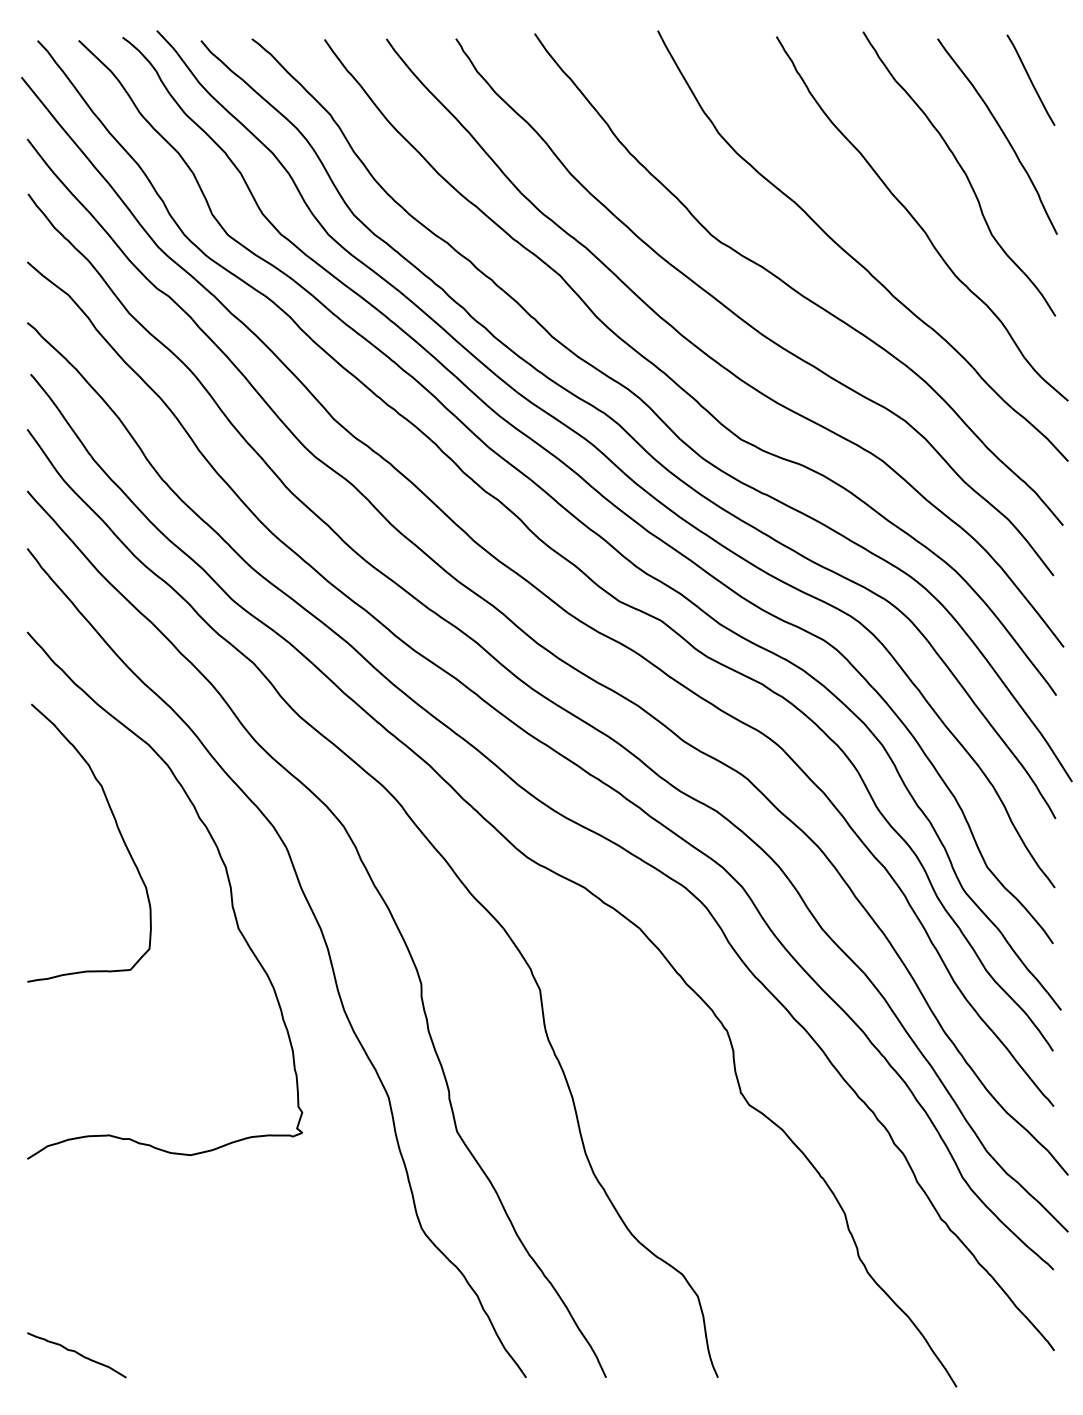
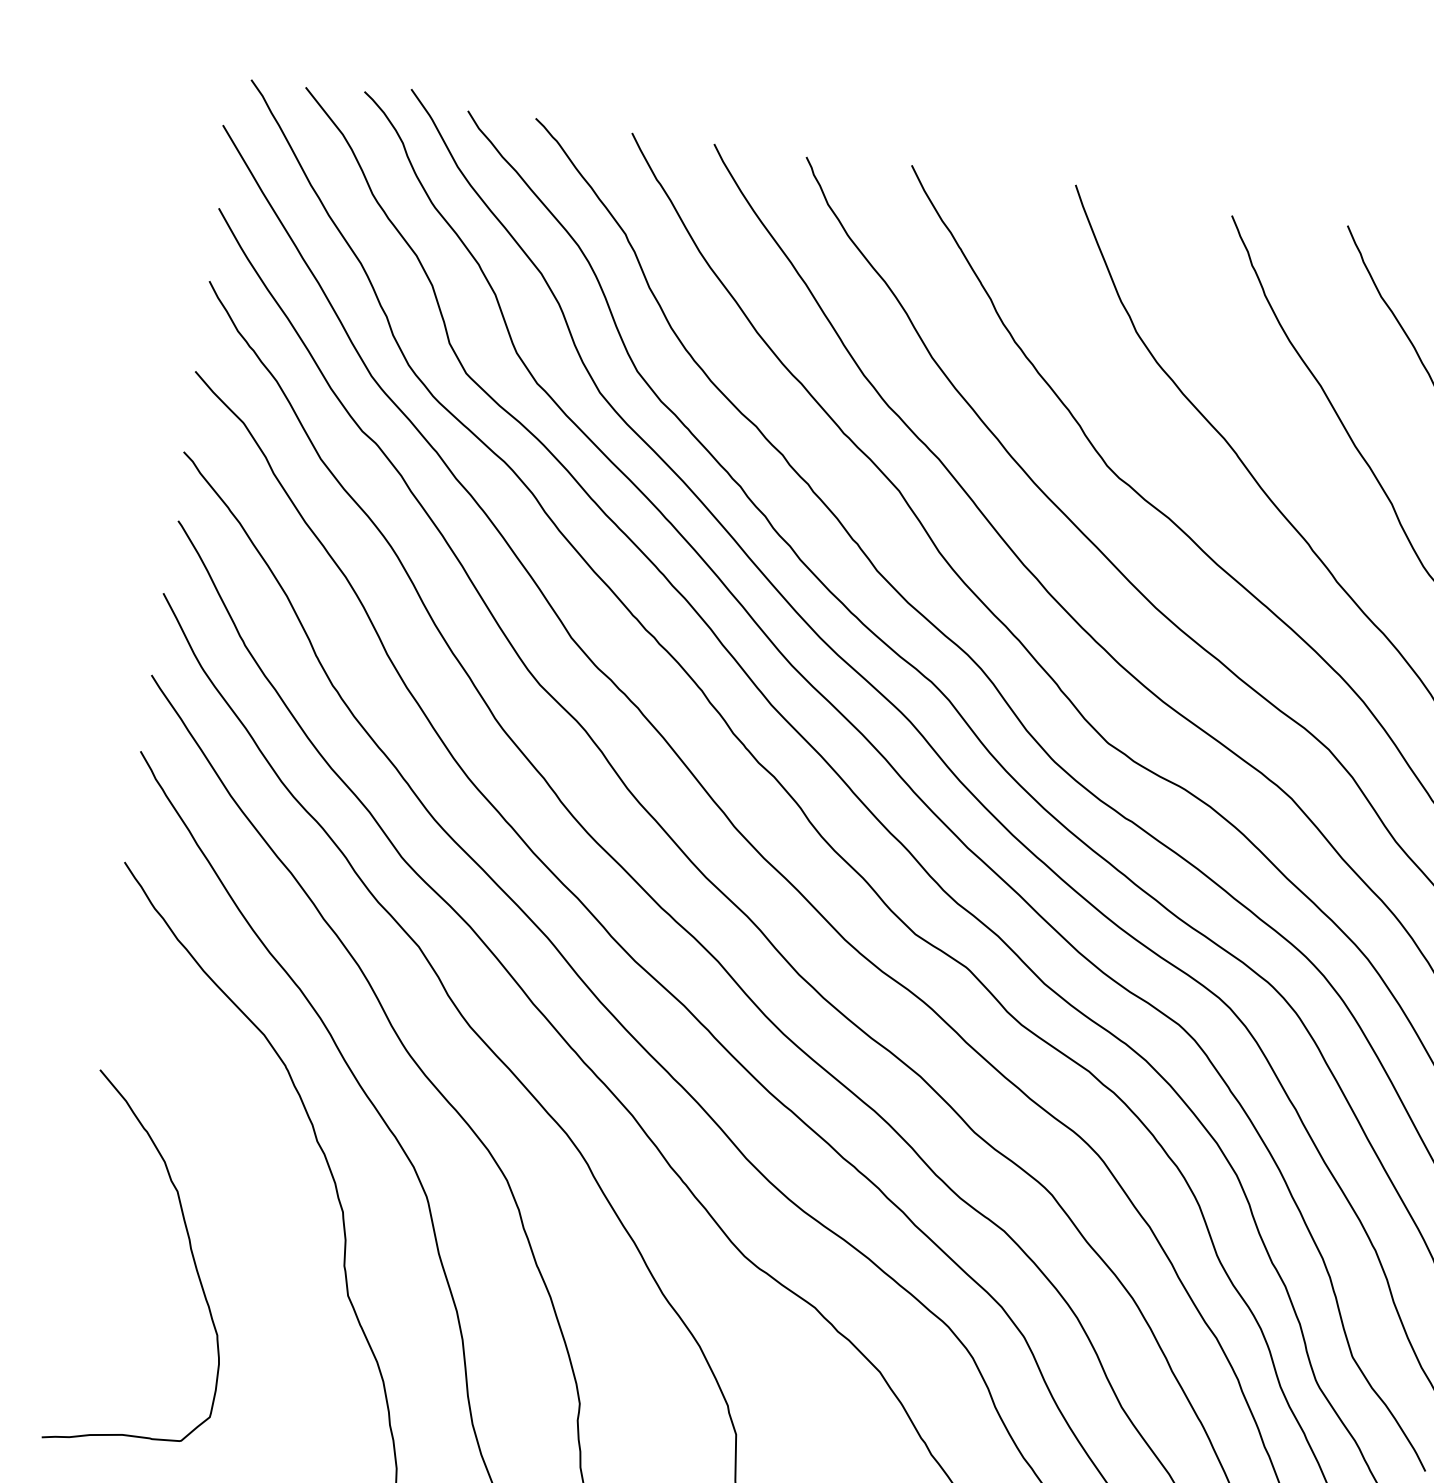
curve: (117, 829) -> (190, 1252), moved

